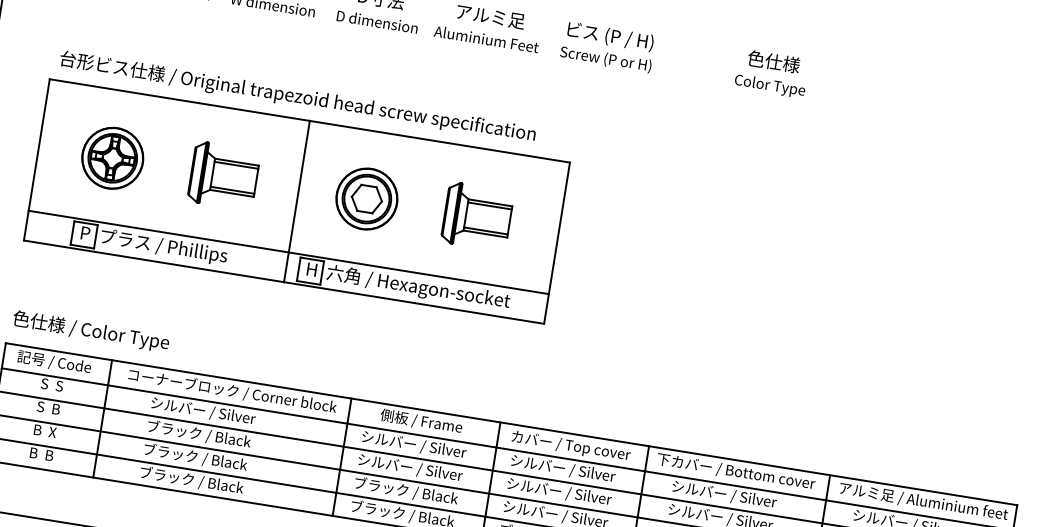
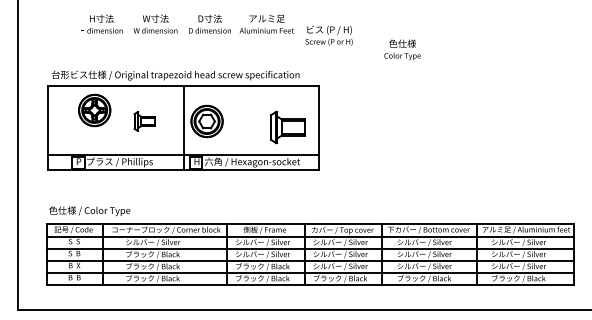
text: (606, 46) -> (328, 35), moved
text: (771, 72) -> (402, 49), moved
part: (112, 158) -> (94, 110), moved
part: (223, 176) -> (144, 121), size x0.6
part: (365, 198) -> (206, 121), moved
part: (477, 216) -> (287, 127), moved

